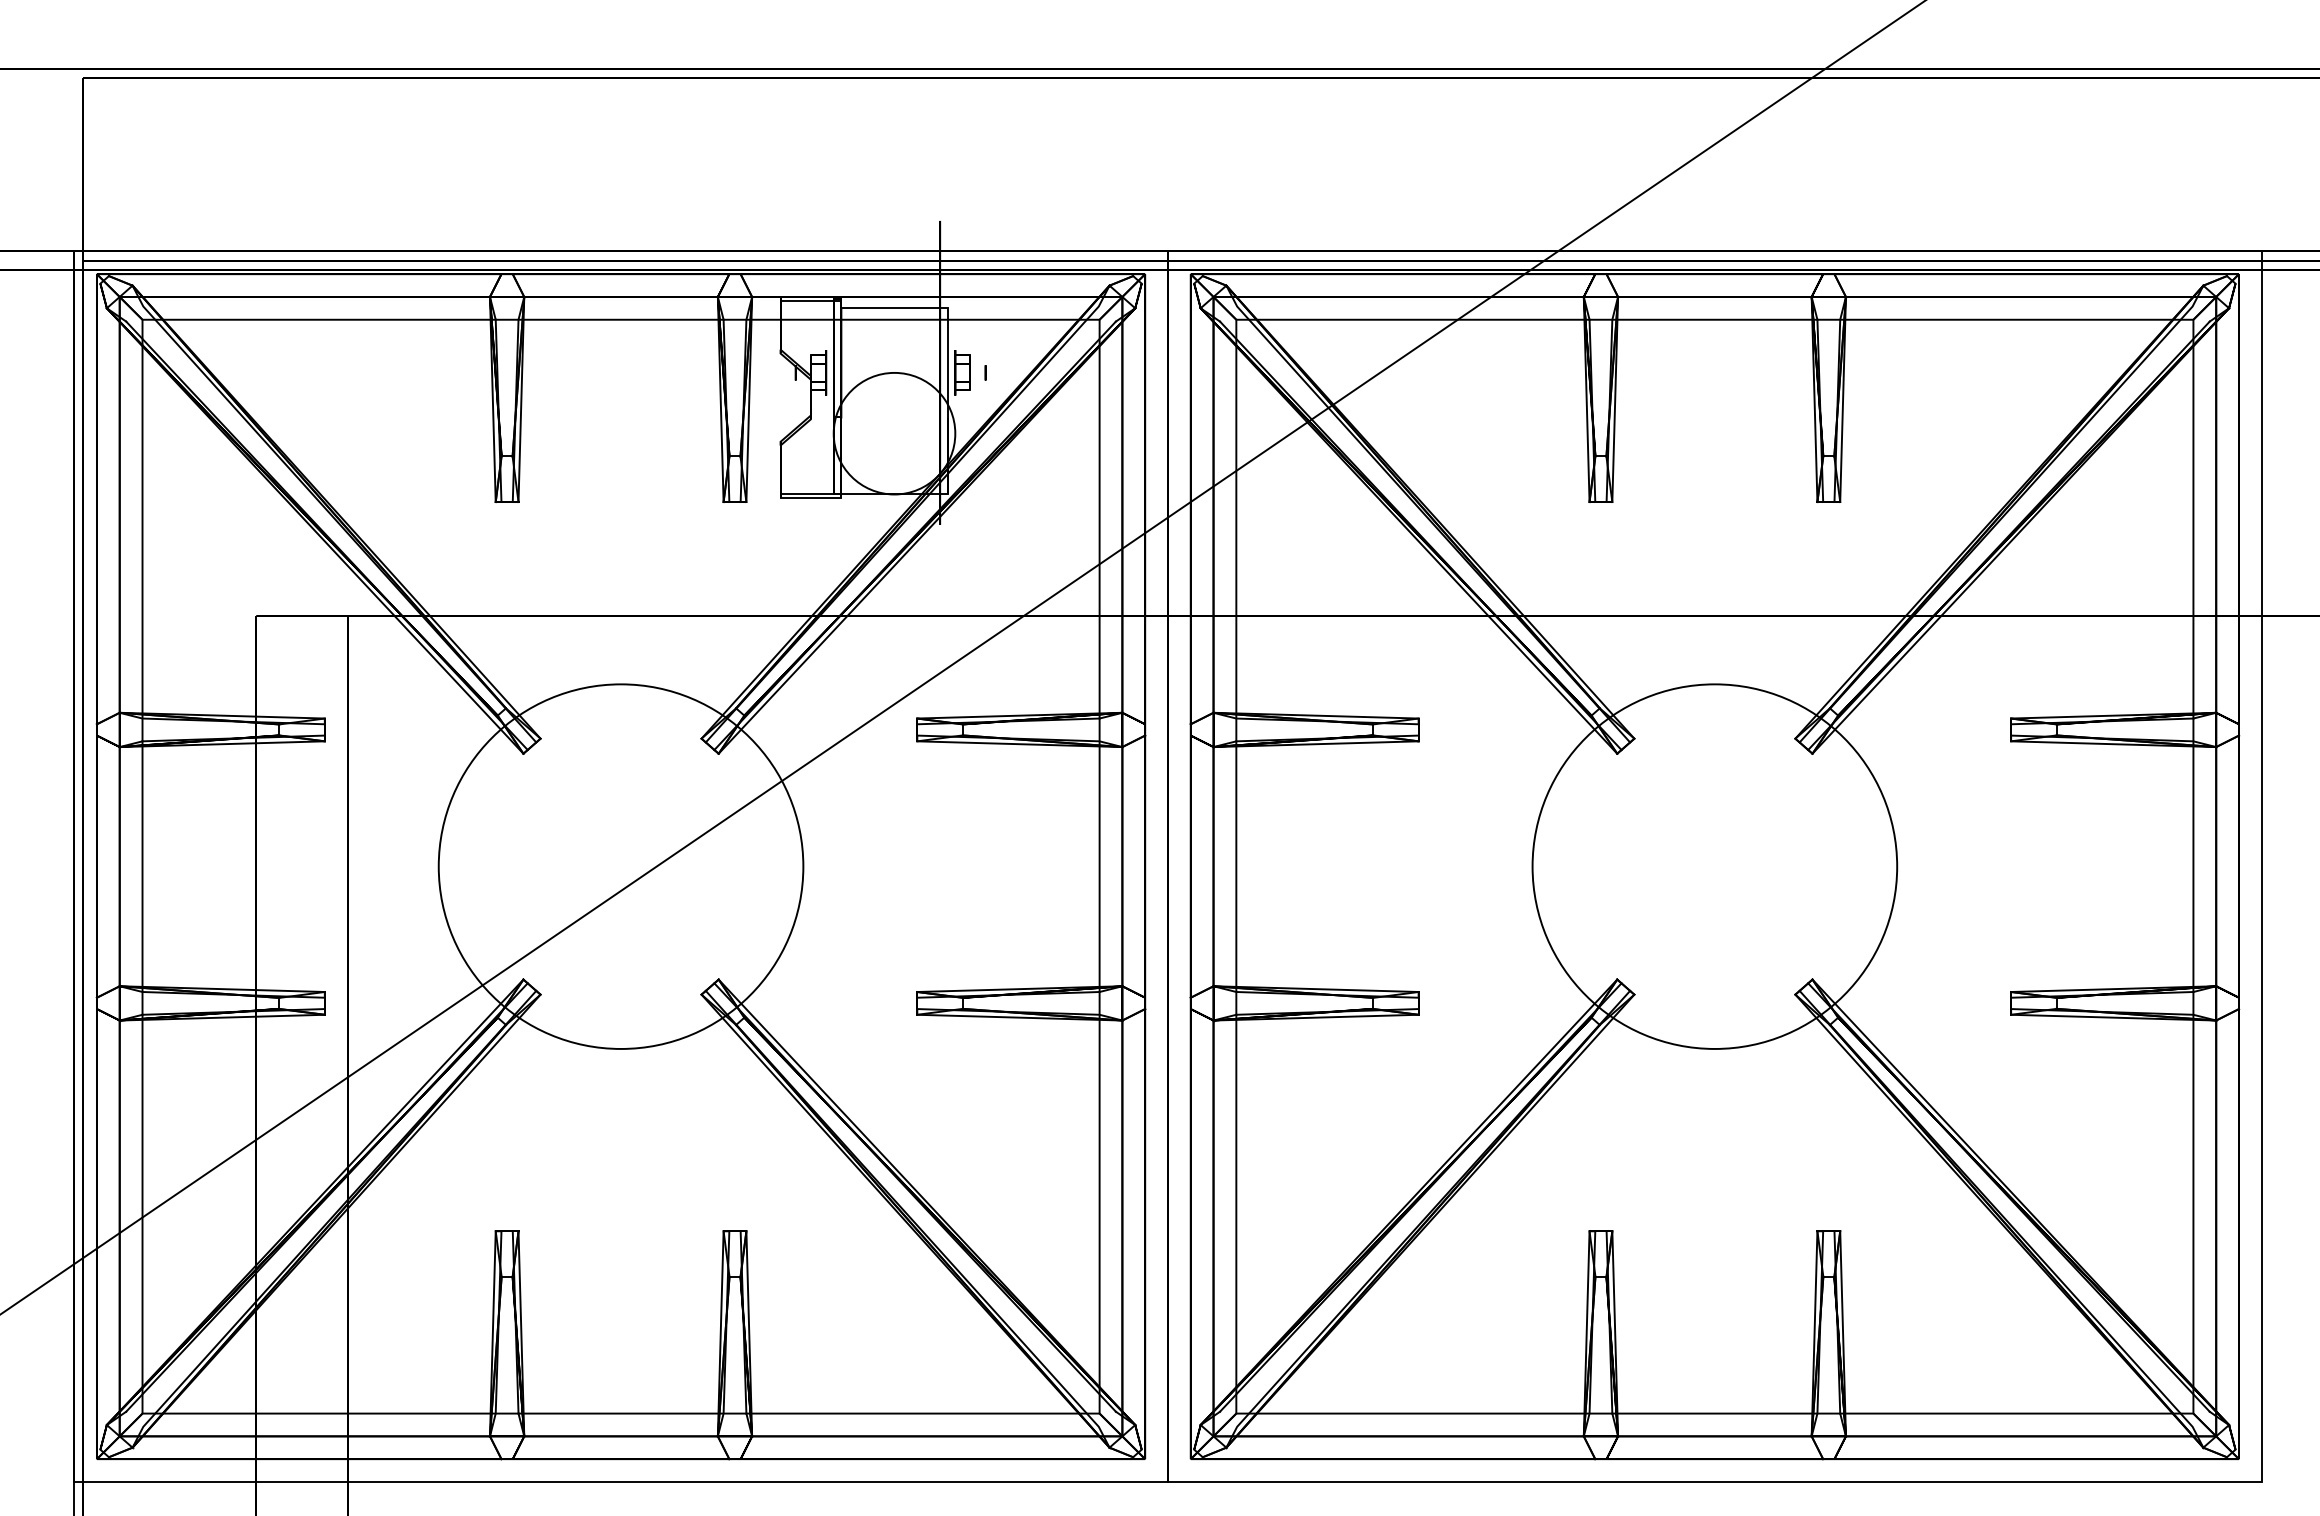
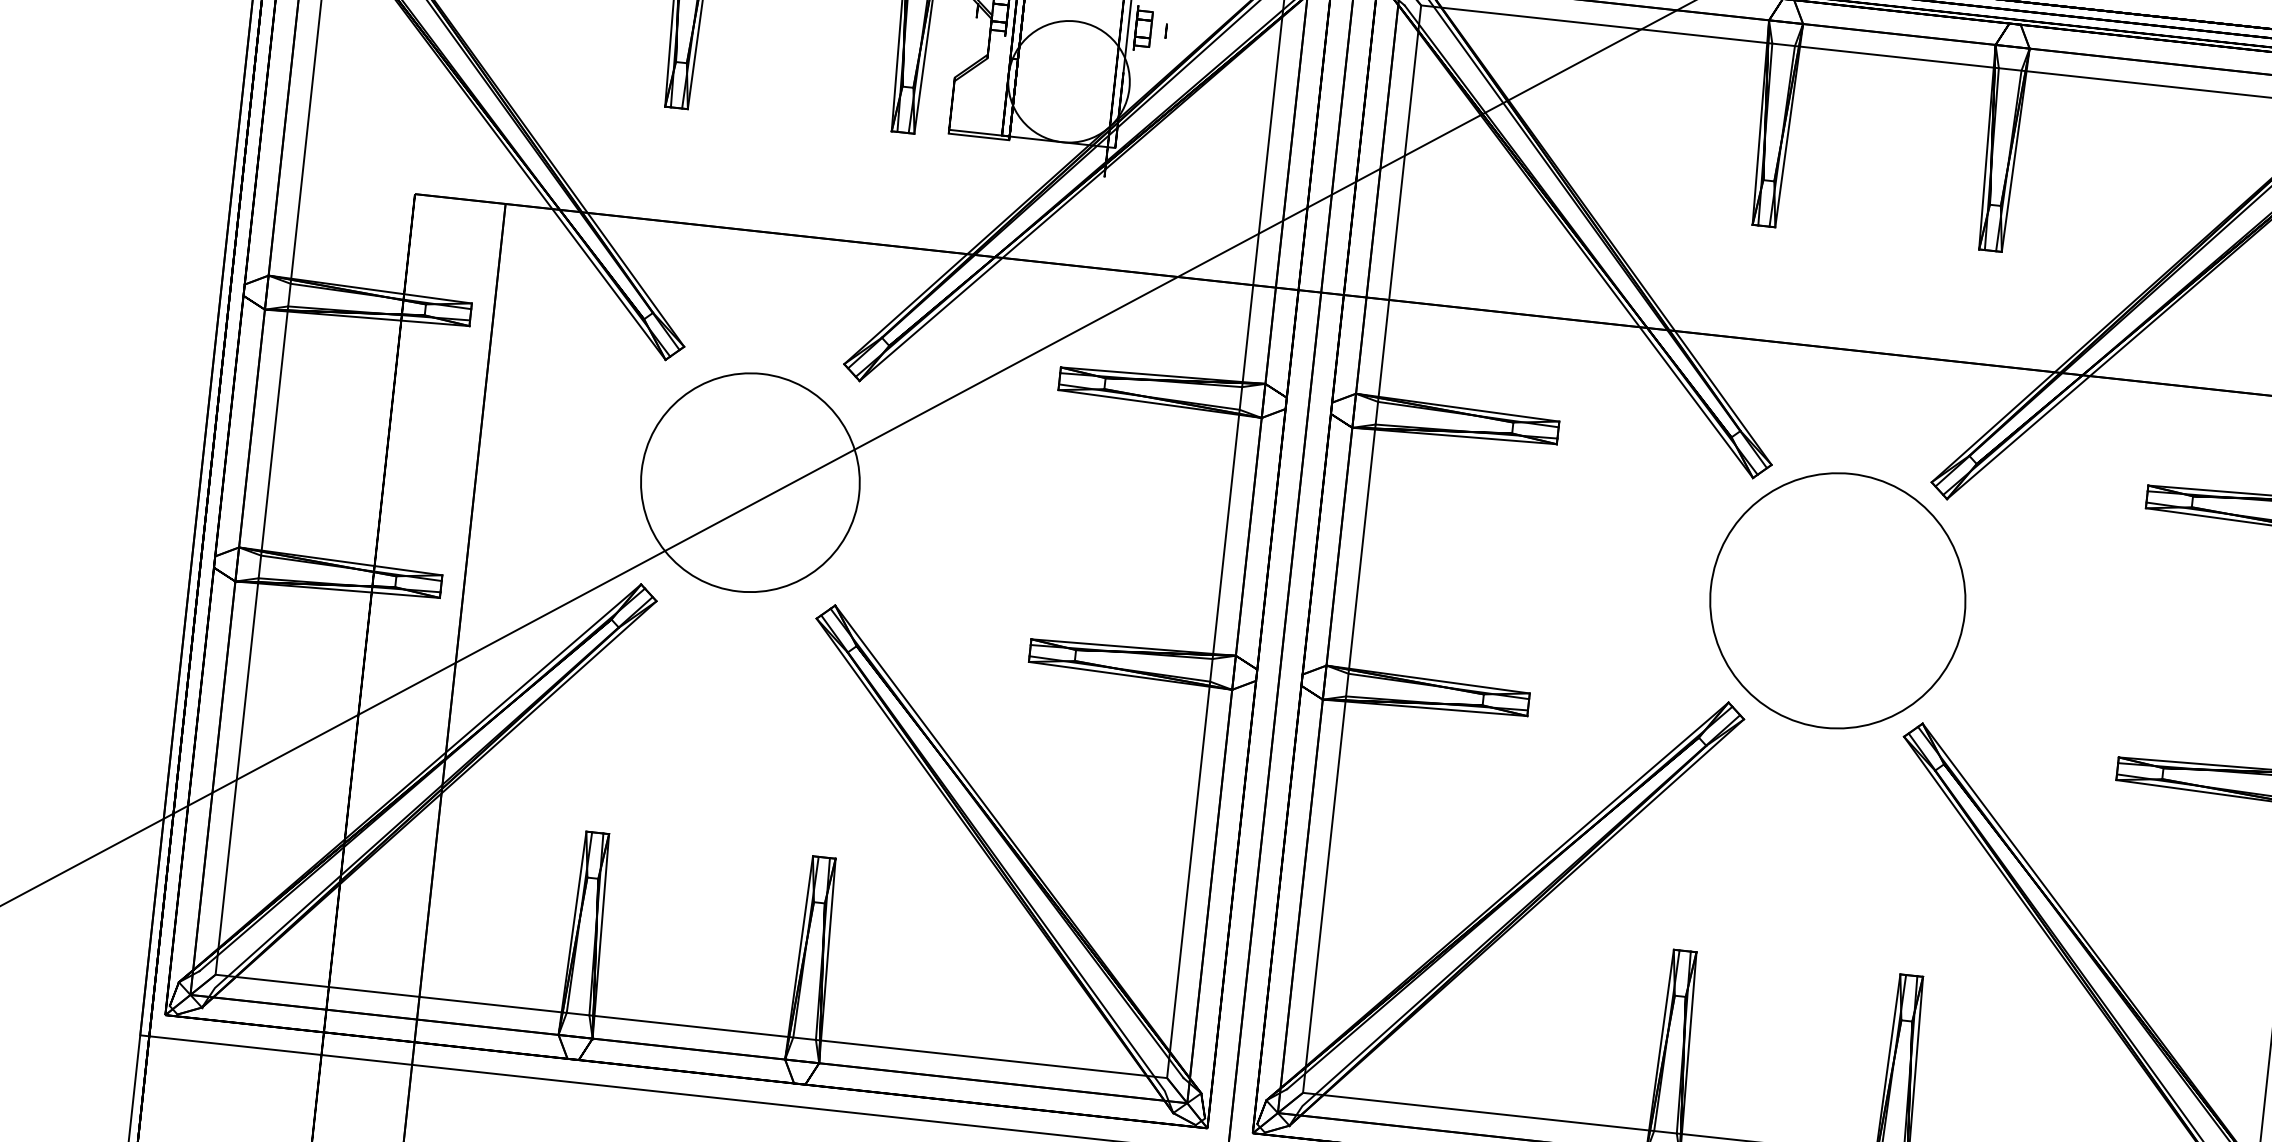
circle: (620, 866) -> (749, 482), size x0.6
circle: (1714, 866) -> (1837, 600), size x0.7

